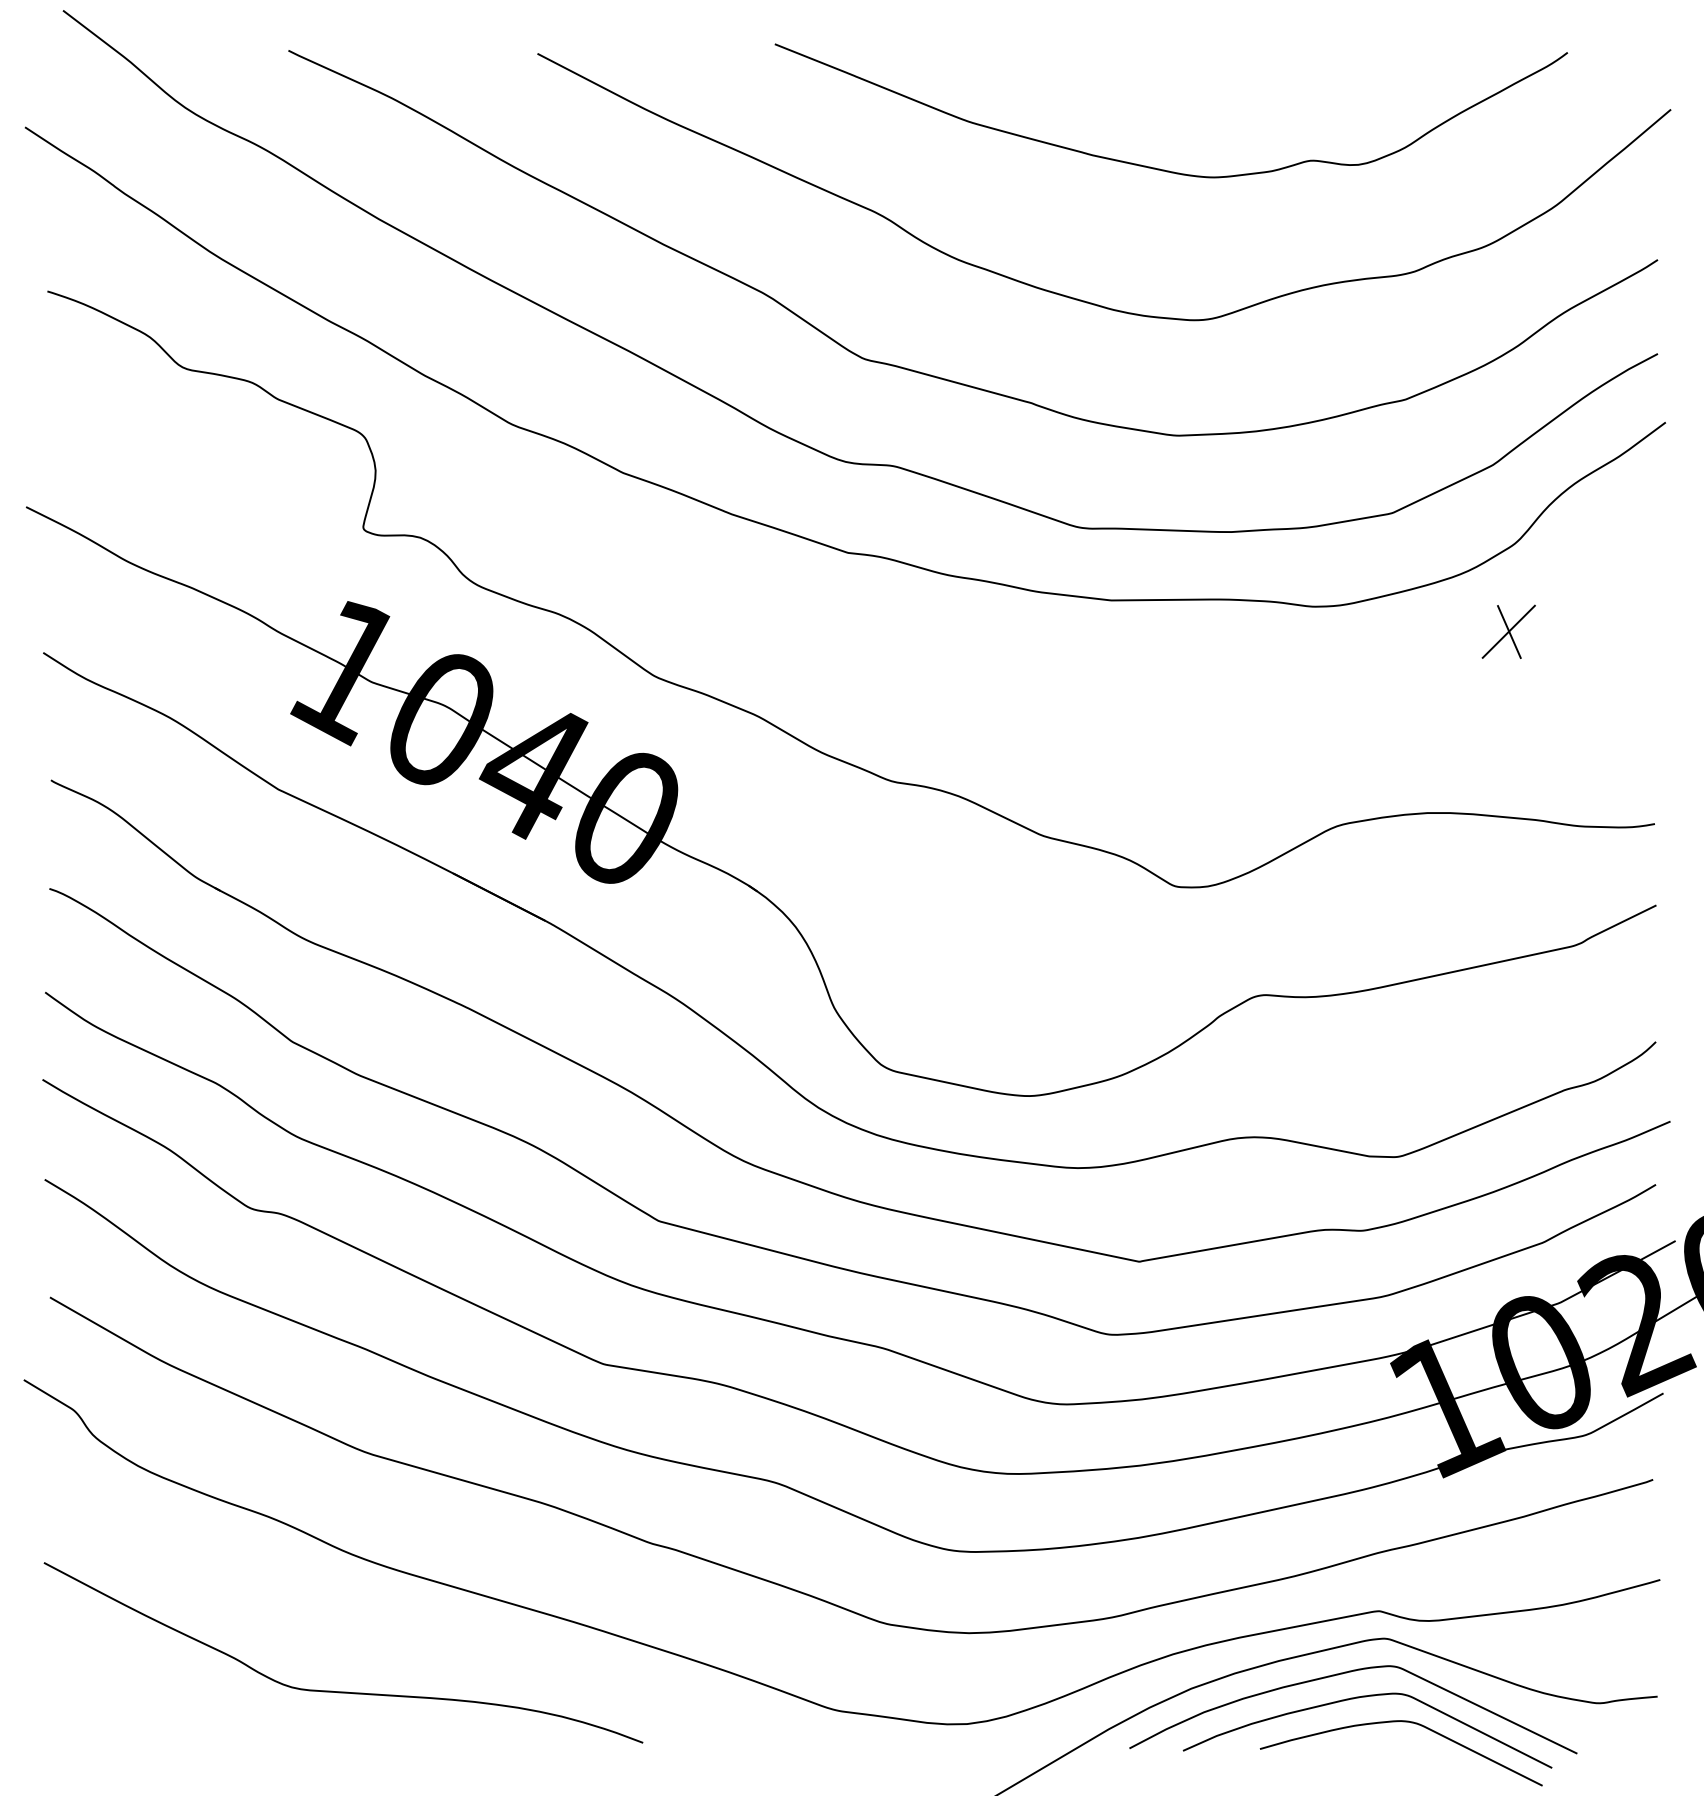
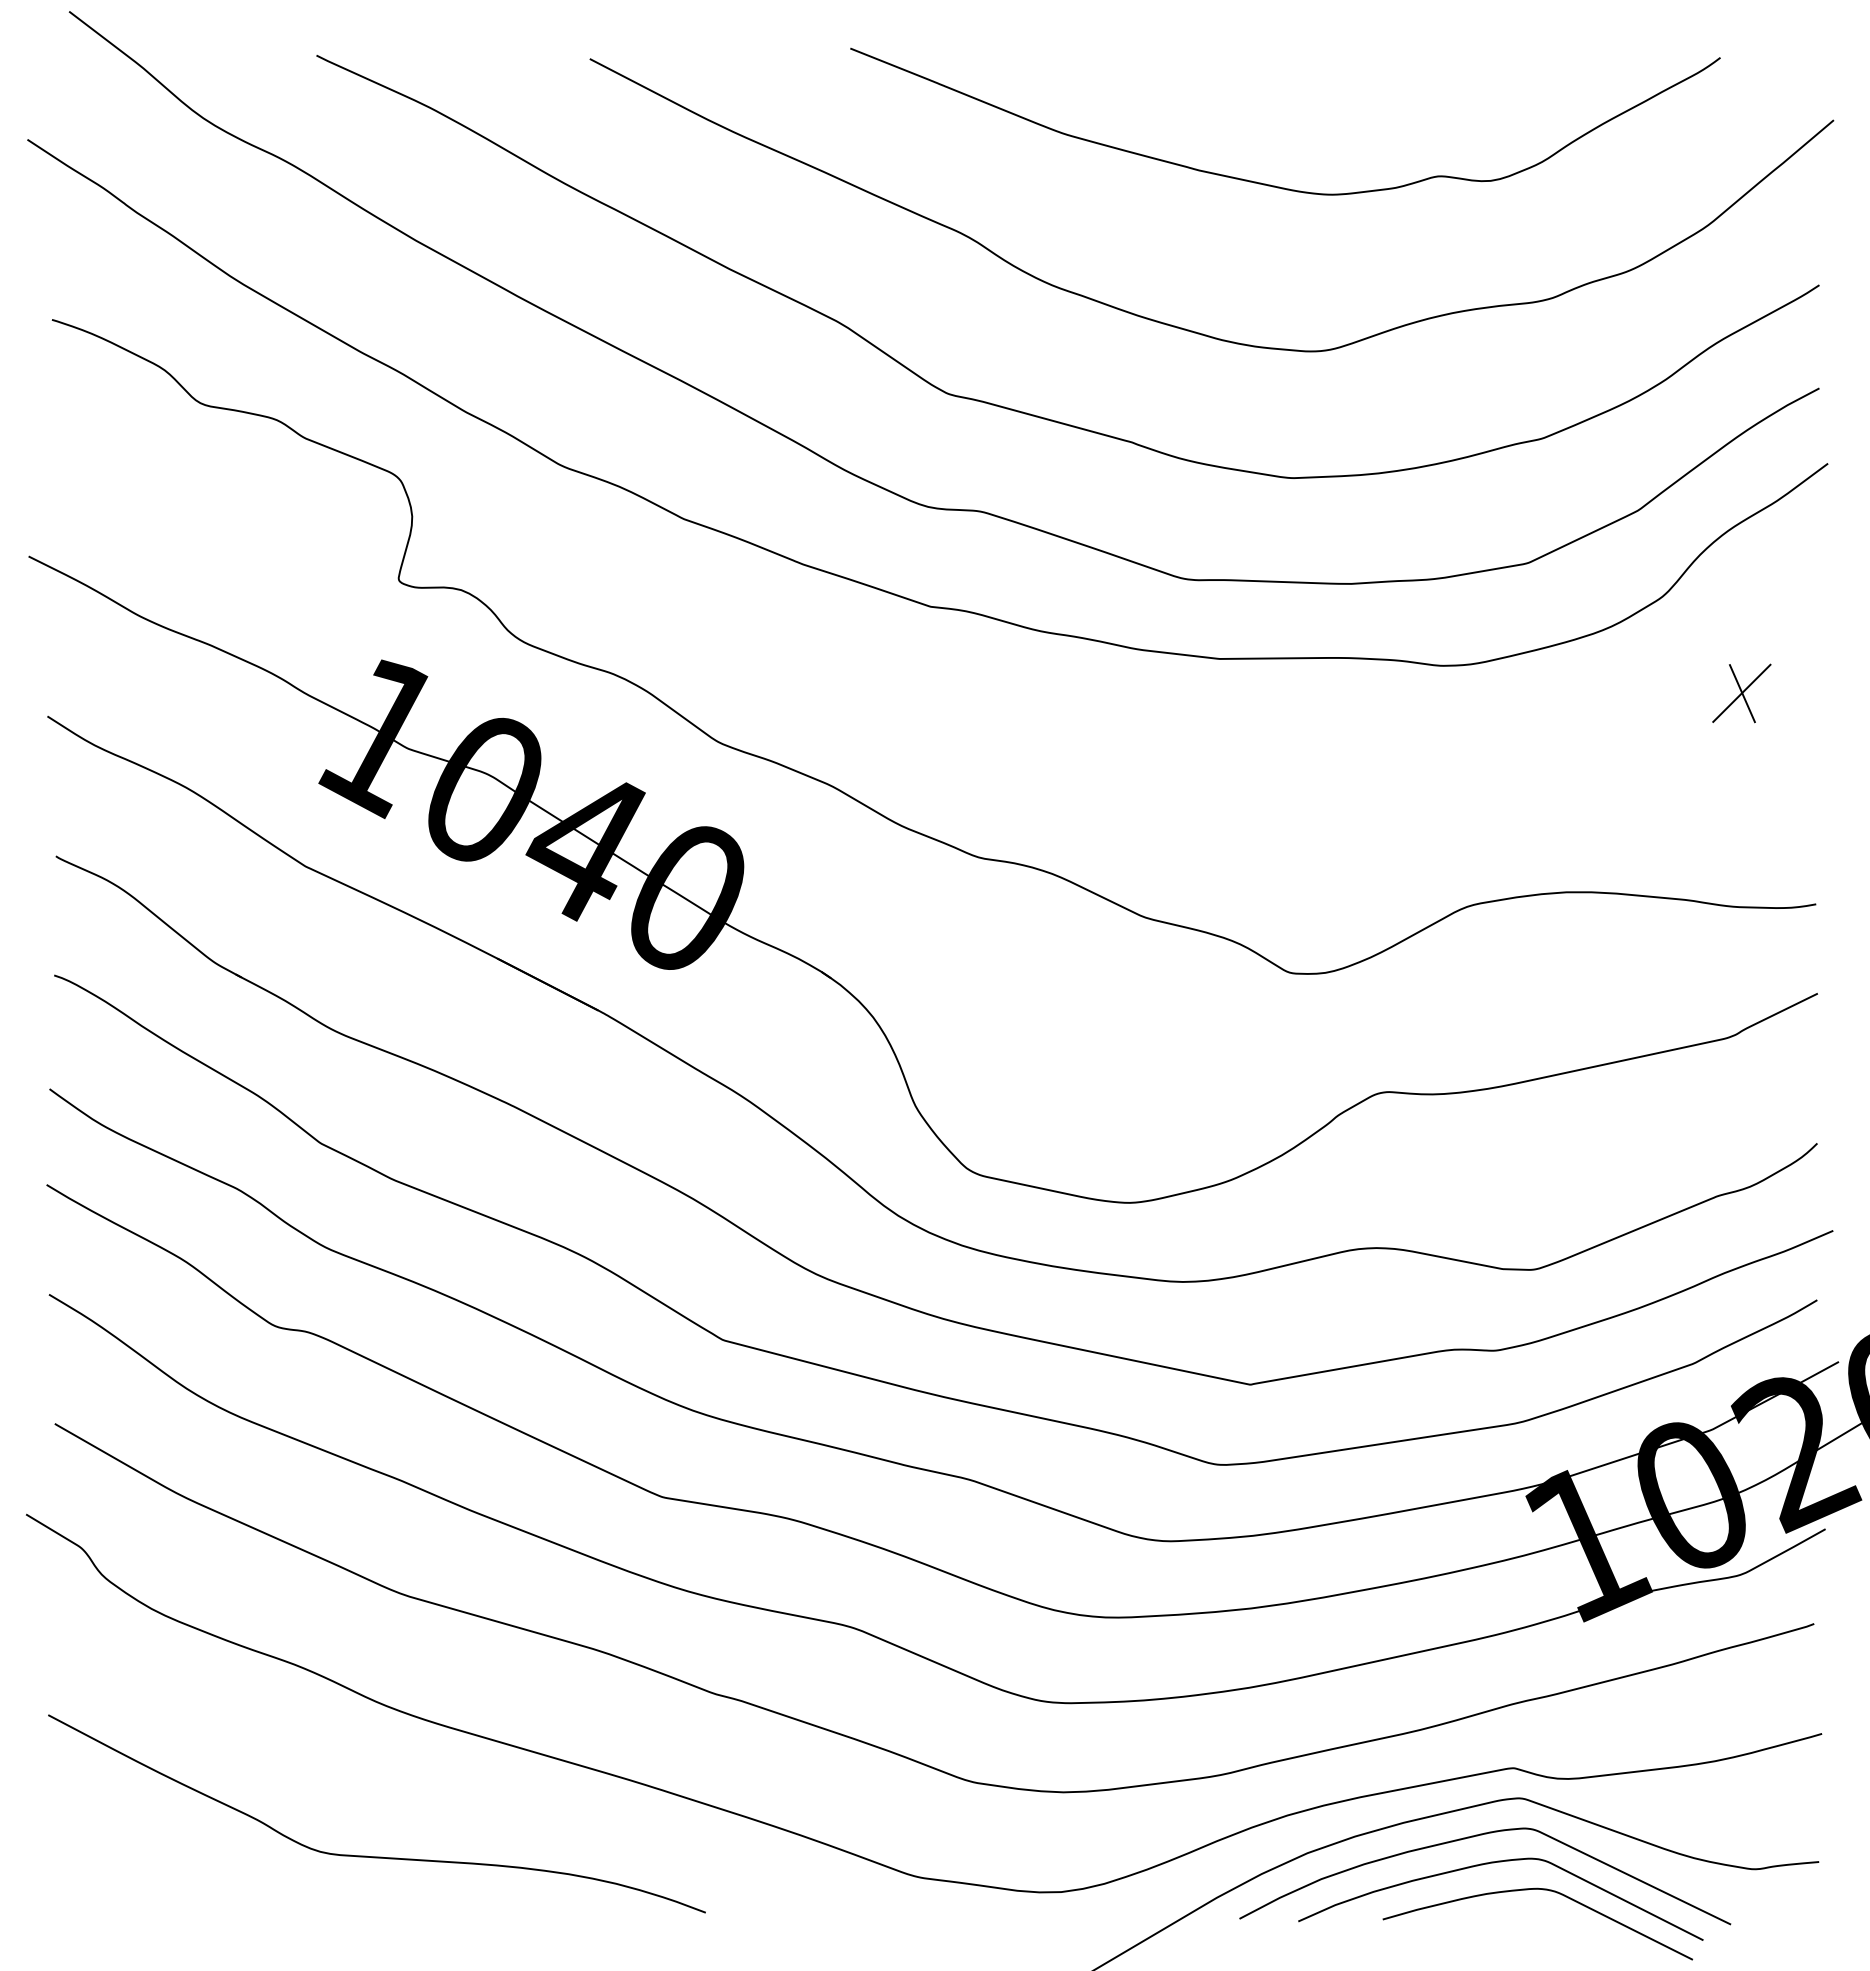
part: (1508, 631) -> (1741, 693), moved

